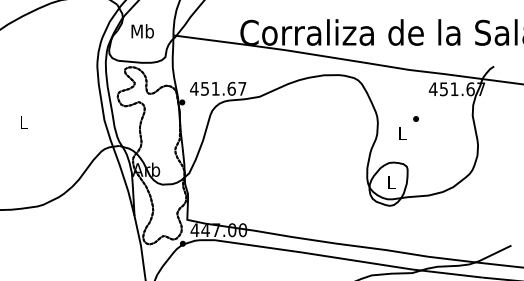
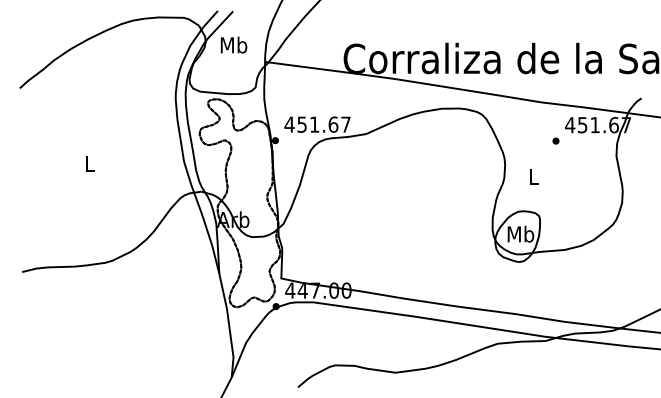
text: (142, 30) -> (233, 44), moved
part: (415, 118) -> (555, 140), moved
text: (390, 181) -> (520, 233), L -> Mb

